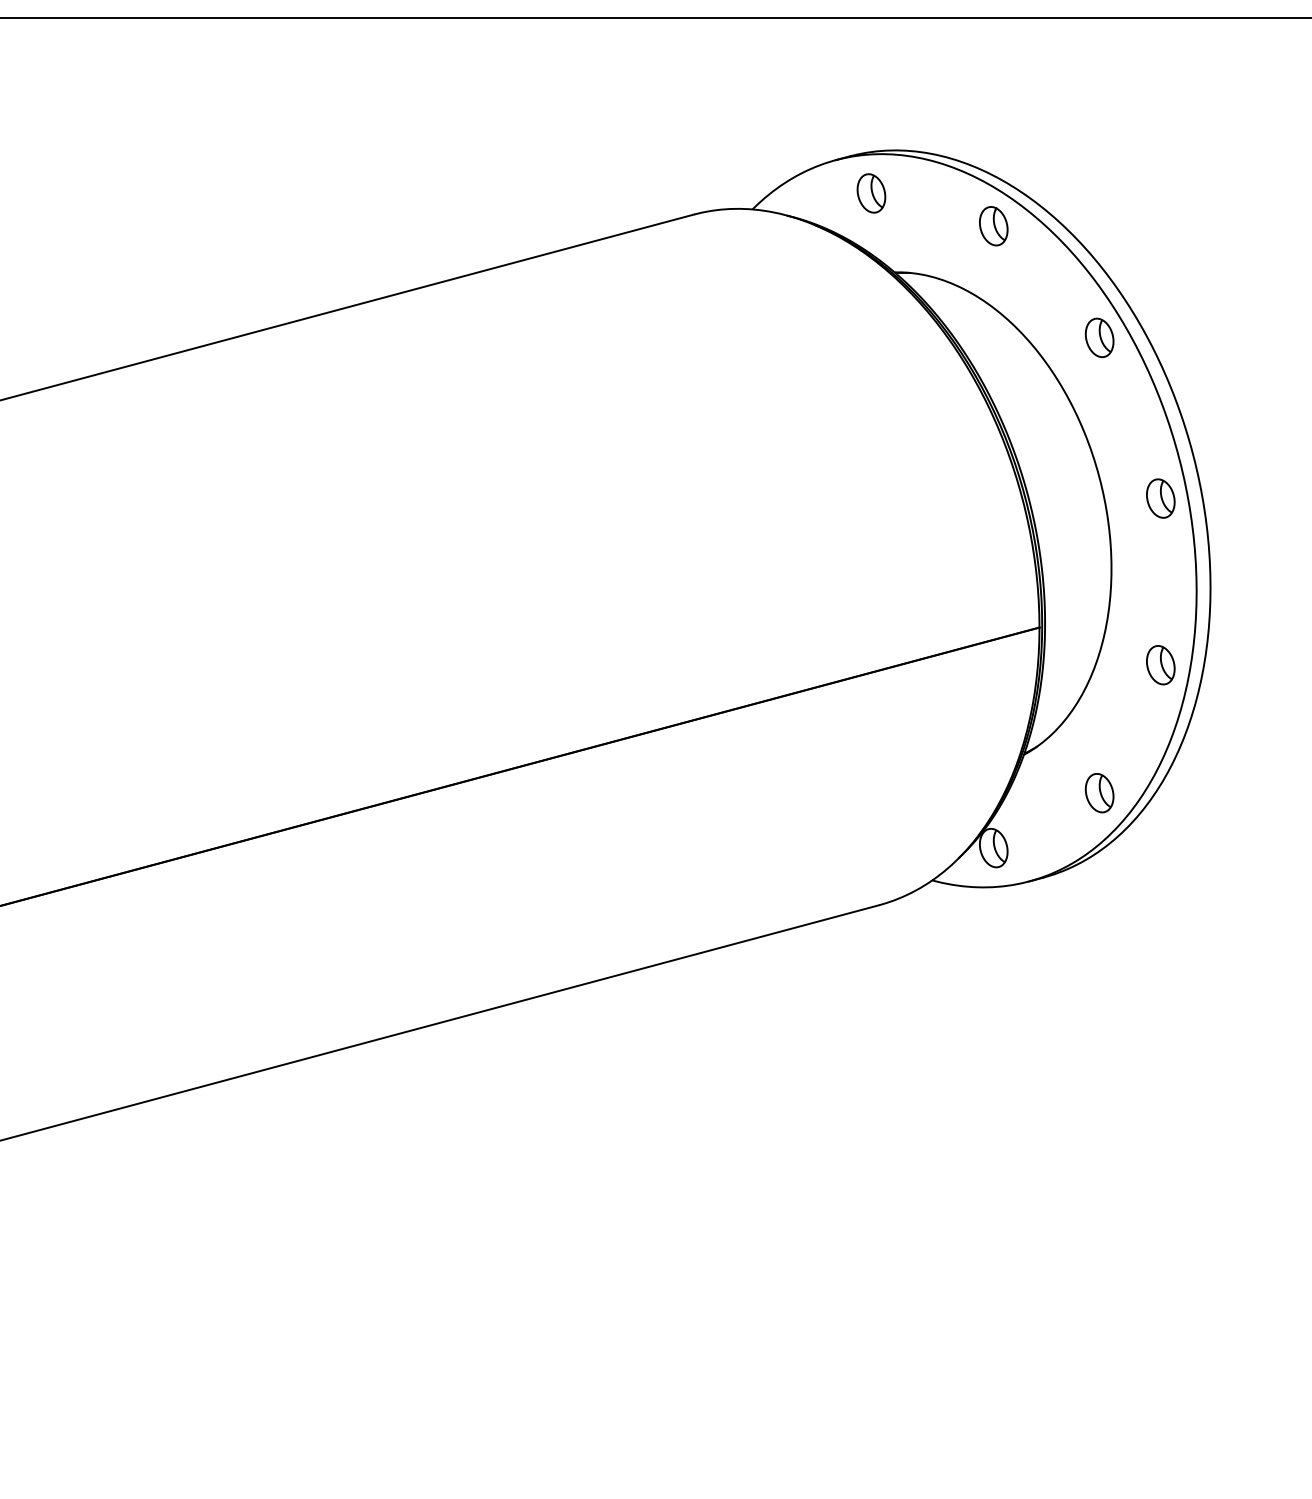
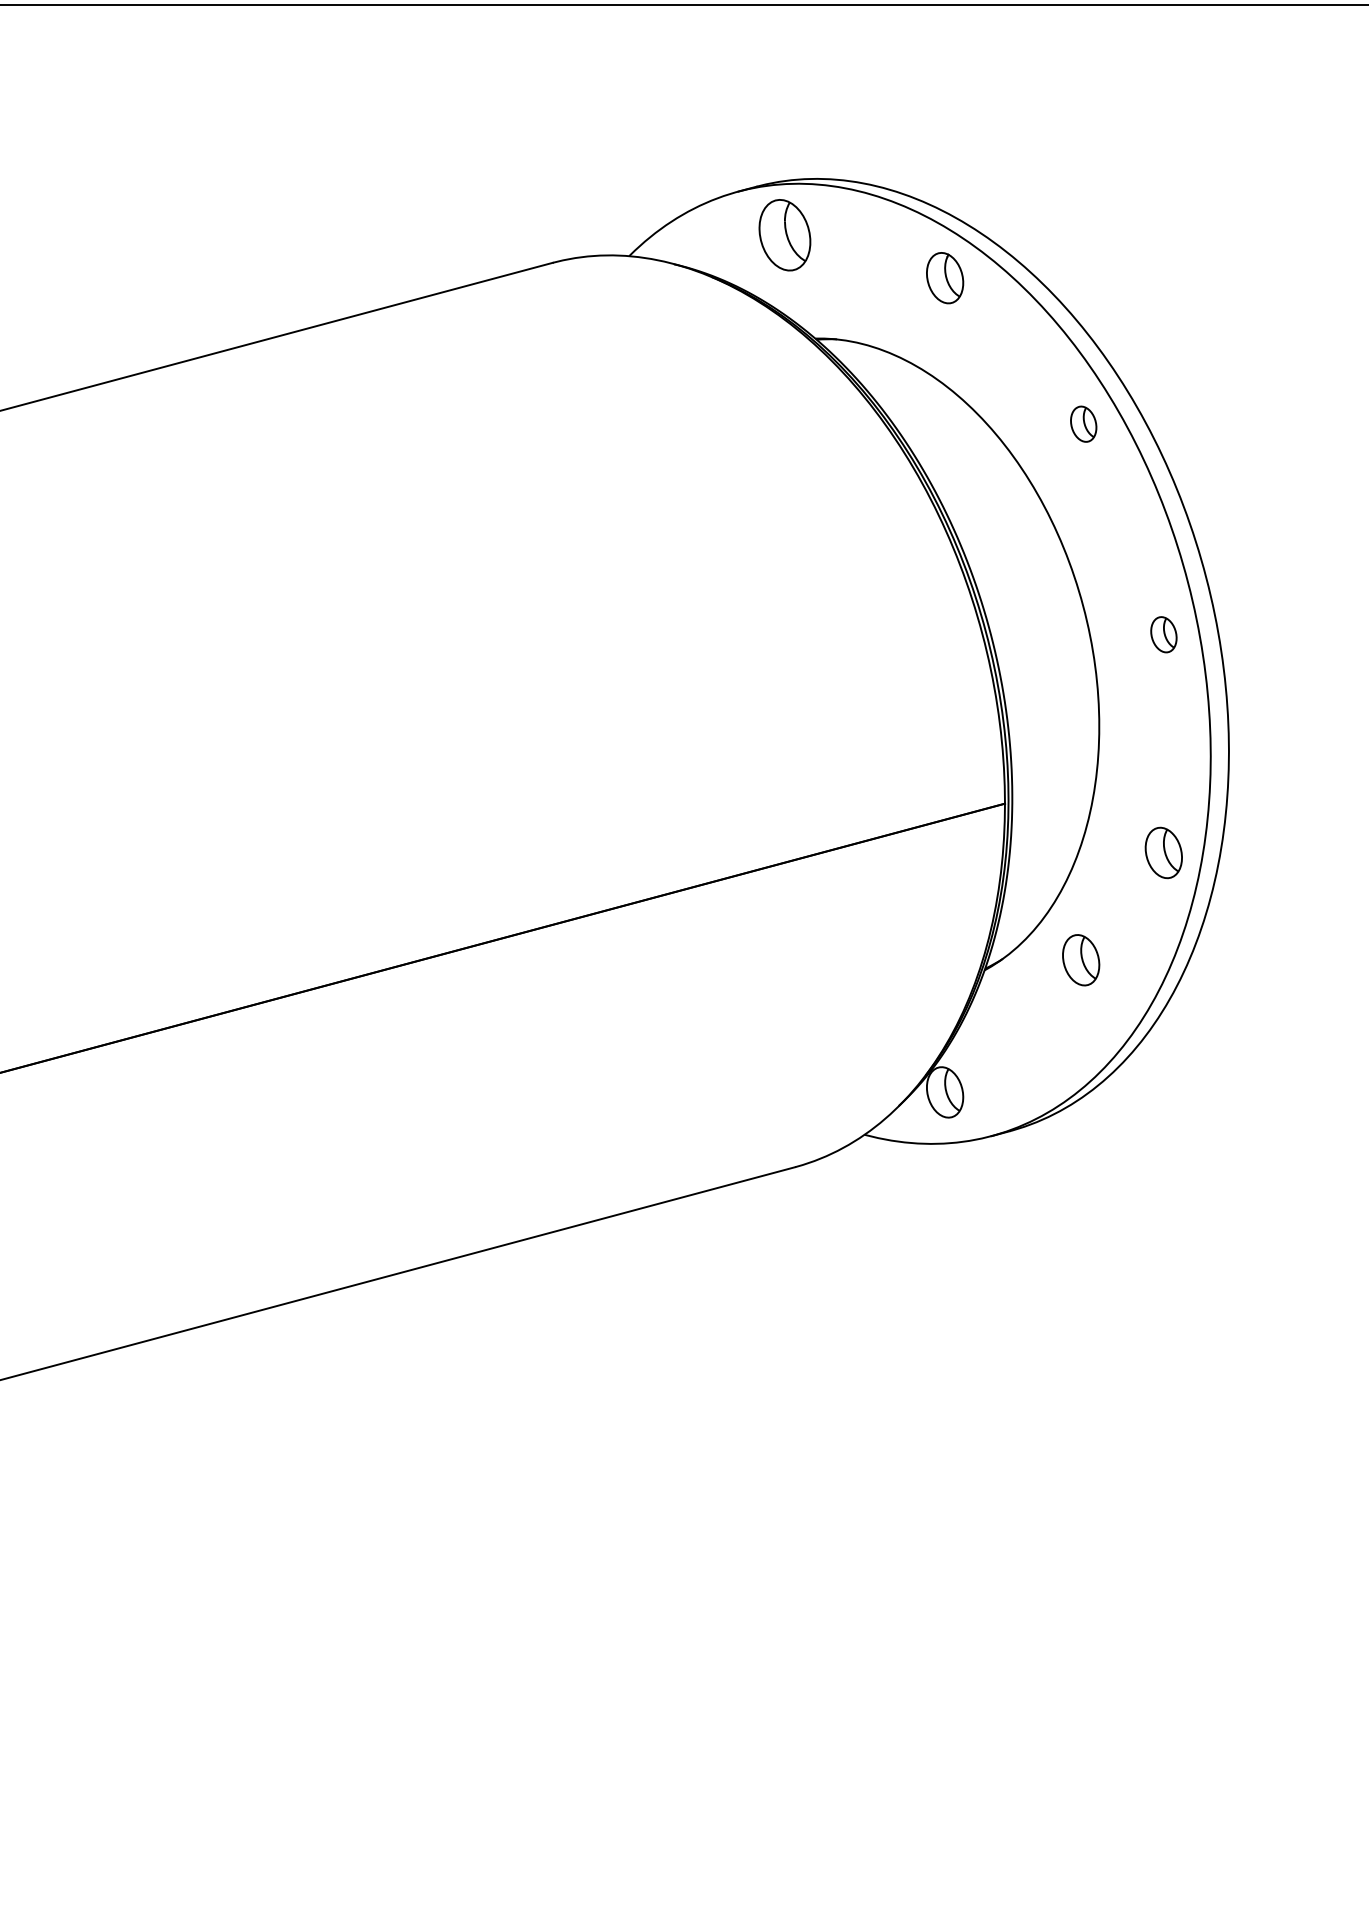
part: (871, 193) -> (785, 235), size x1.4
part: (1099, 337) -> (1083, 423), size x0.7
part: (1160, 498) -> (1163, 634), size x0.7
part: (1099, 793) -> (1080, 960), moved

